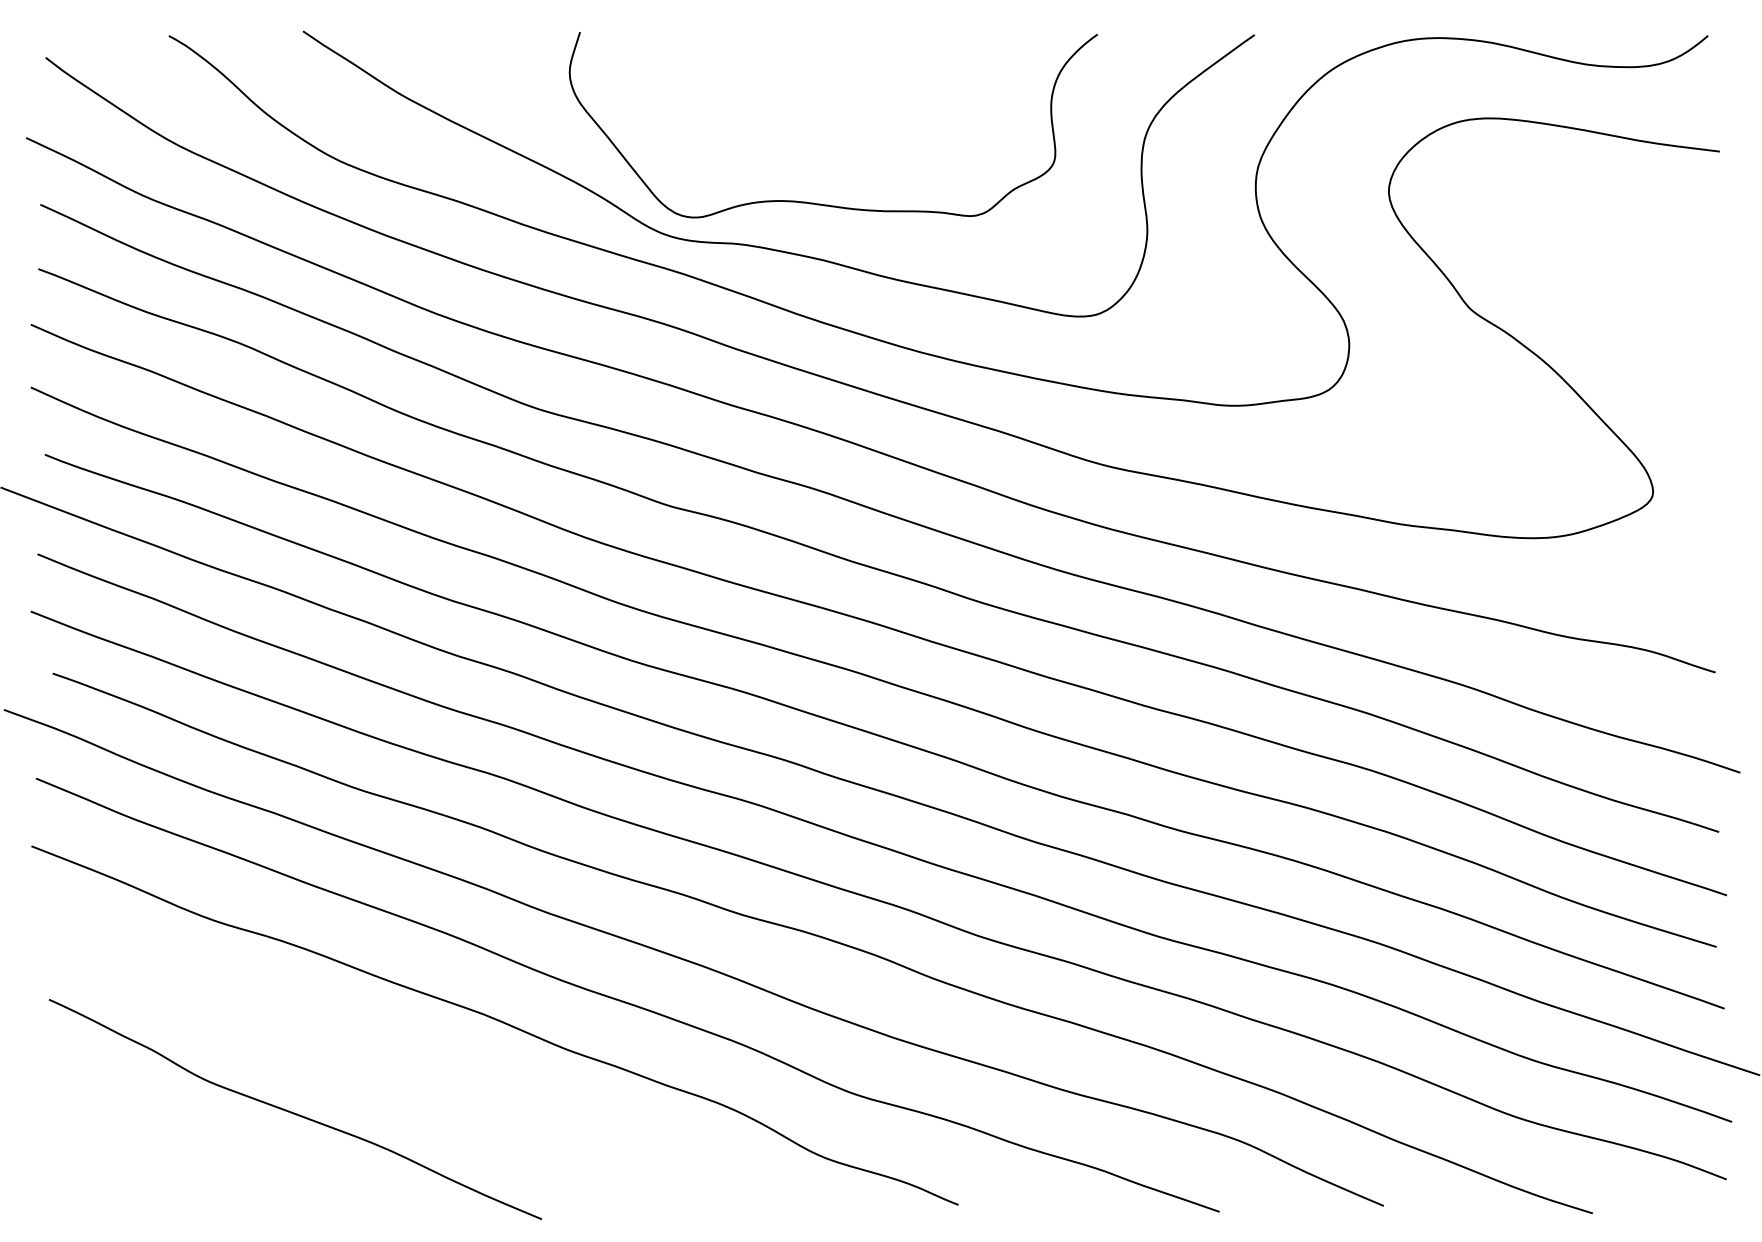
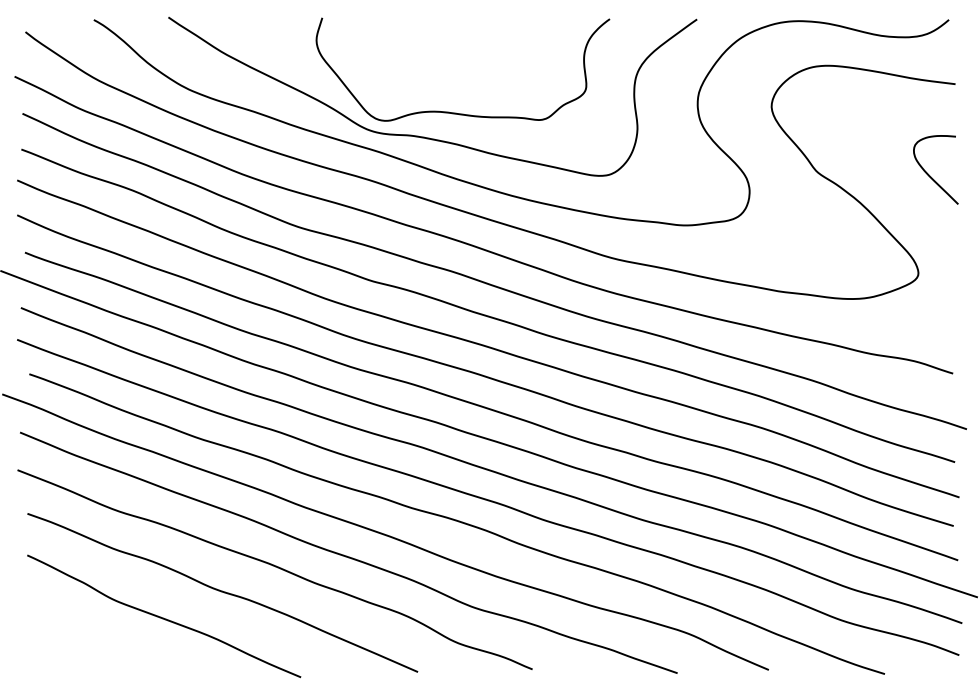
curve: (1673, 314) -> (929, 174), added
curve: (400, 1066) -> (222, 592), added

